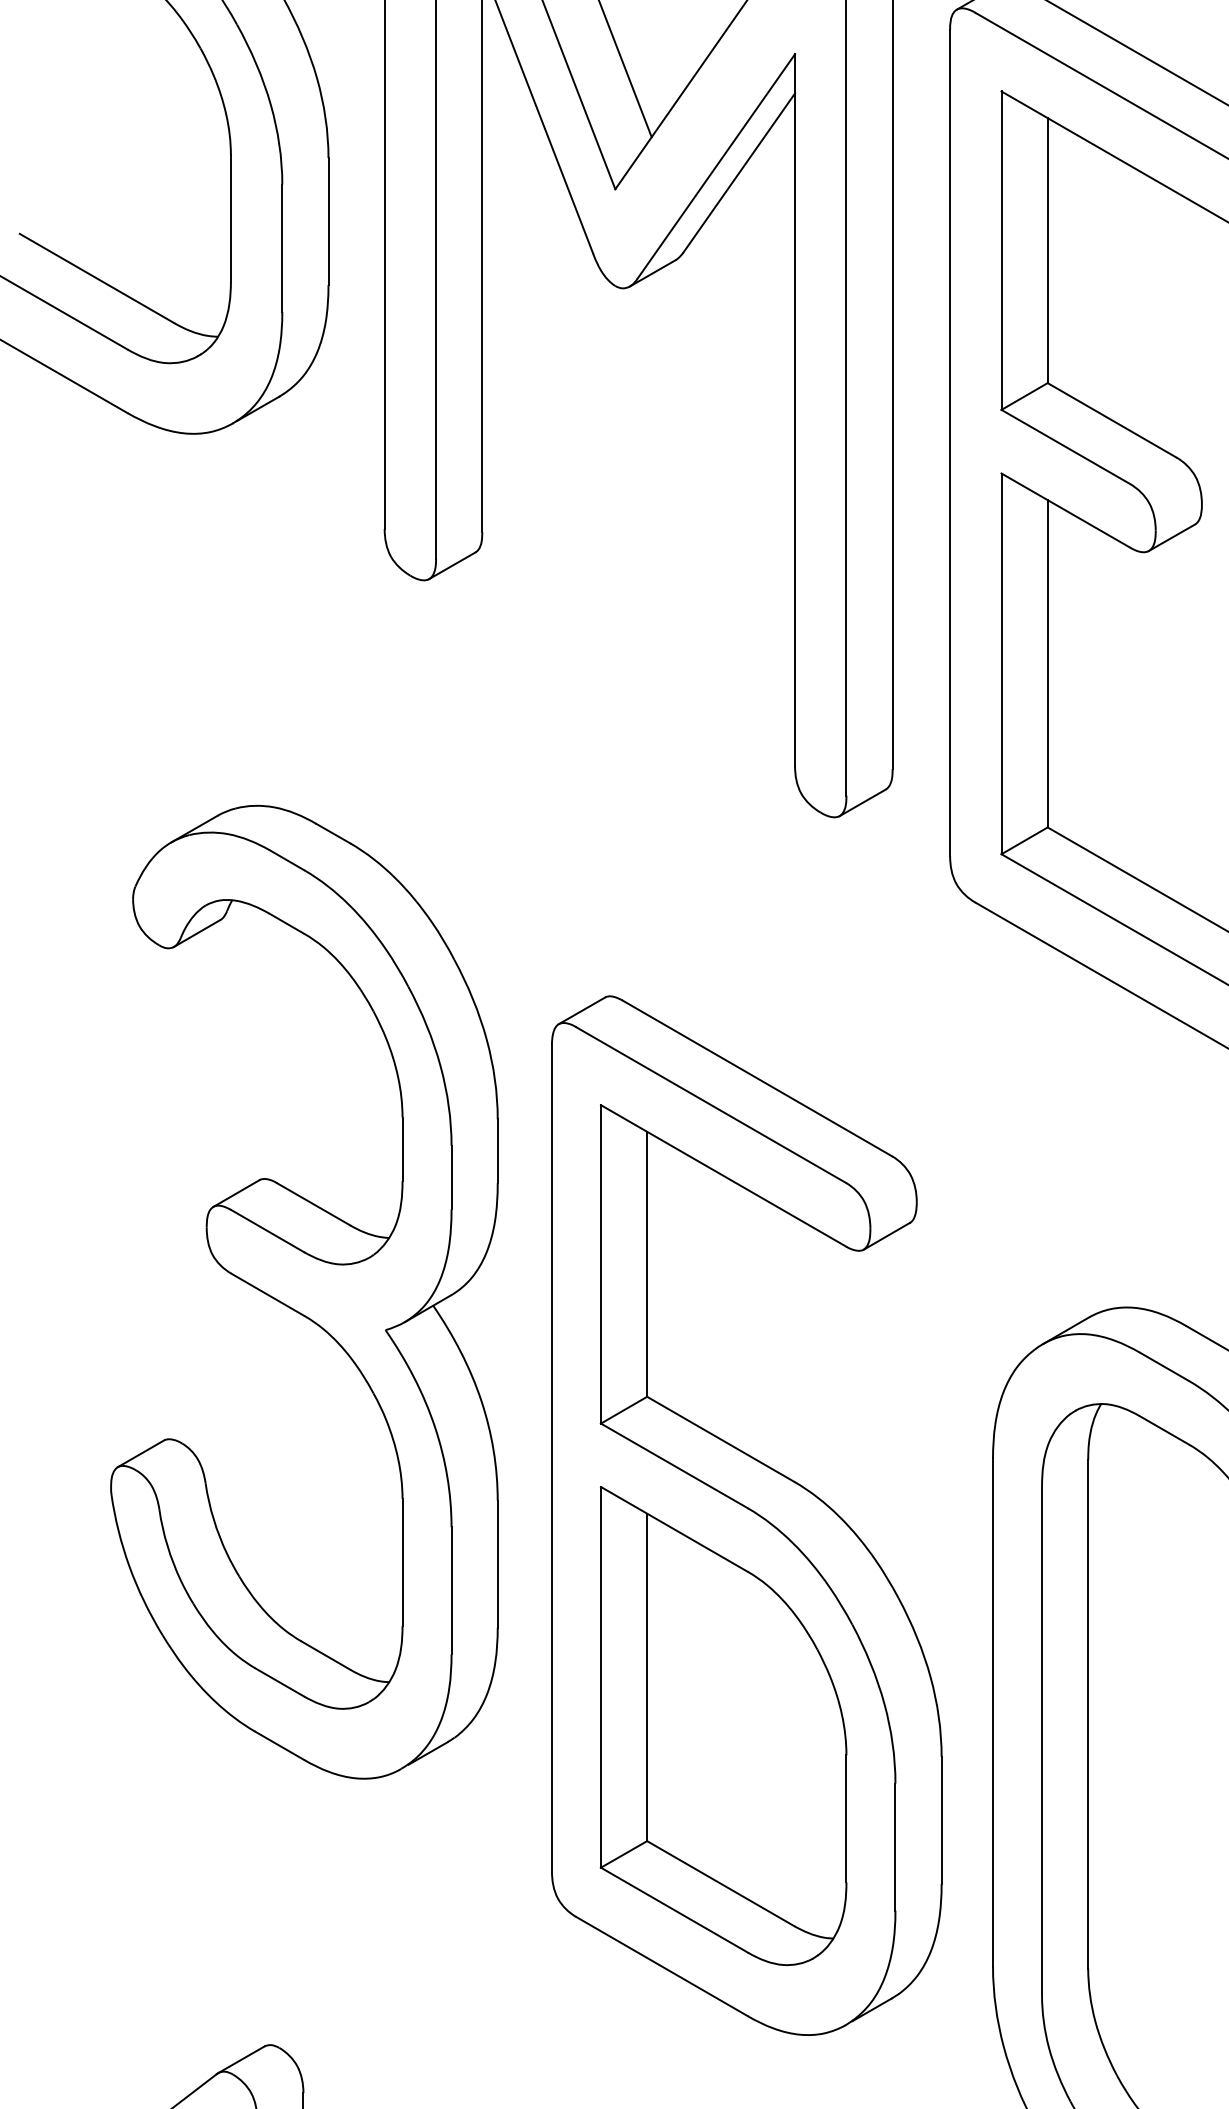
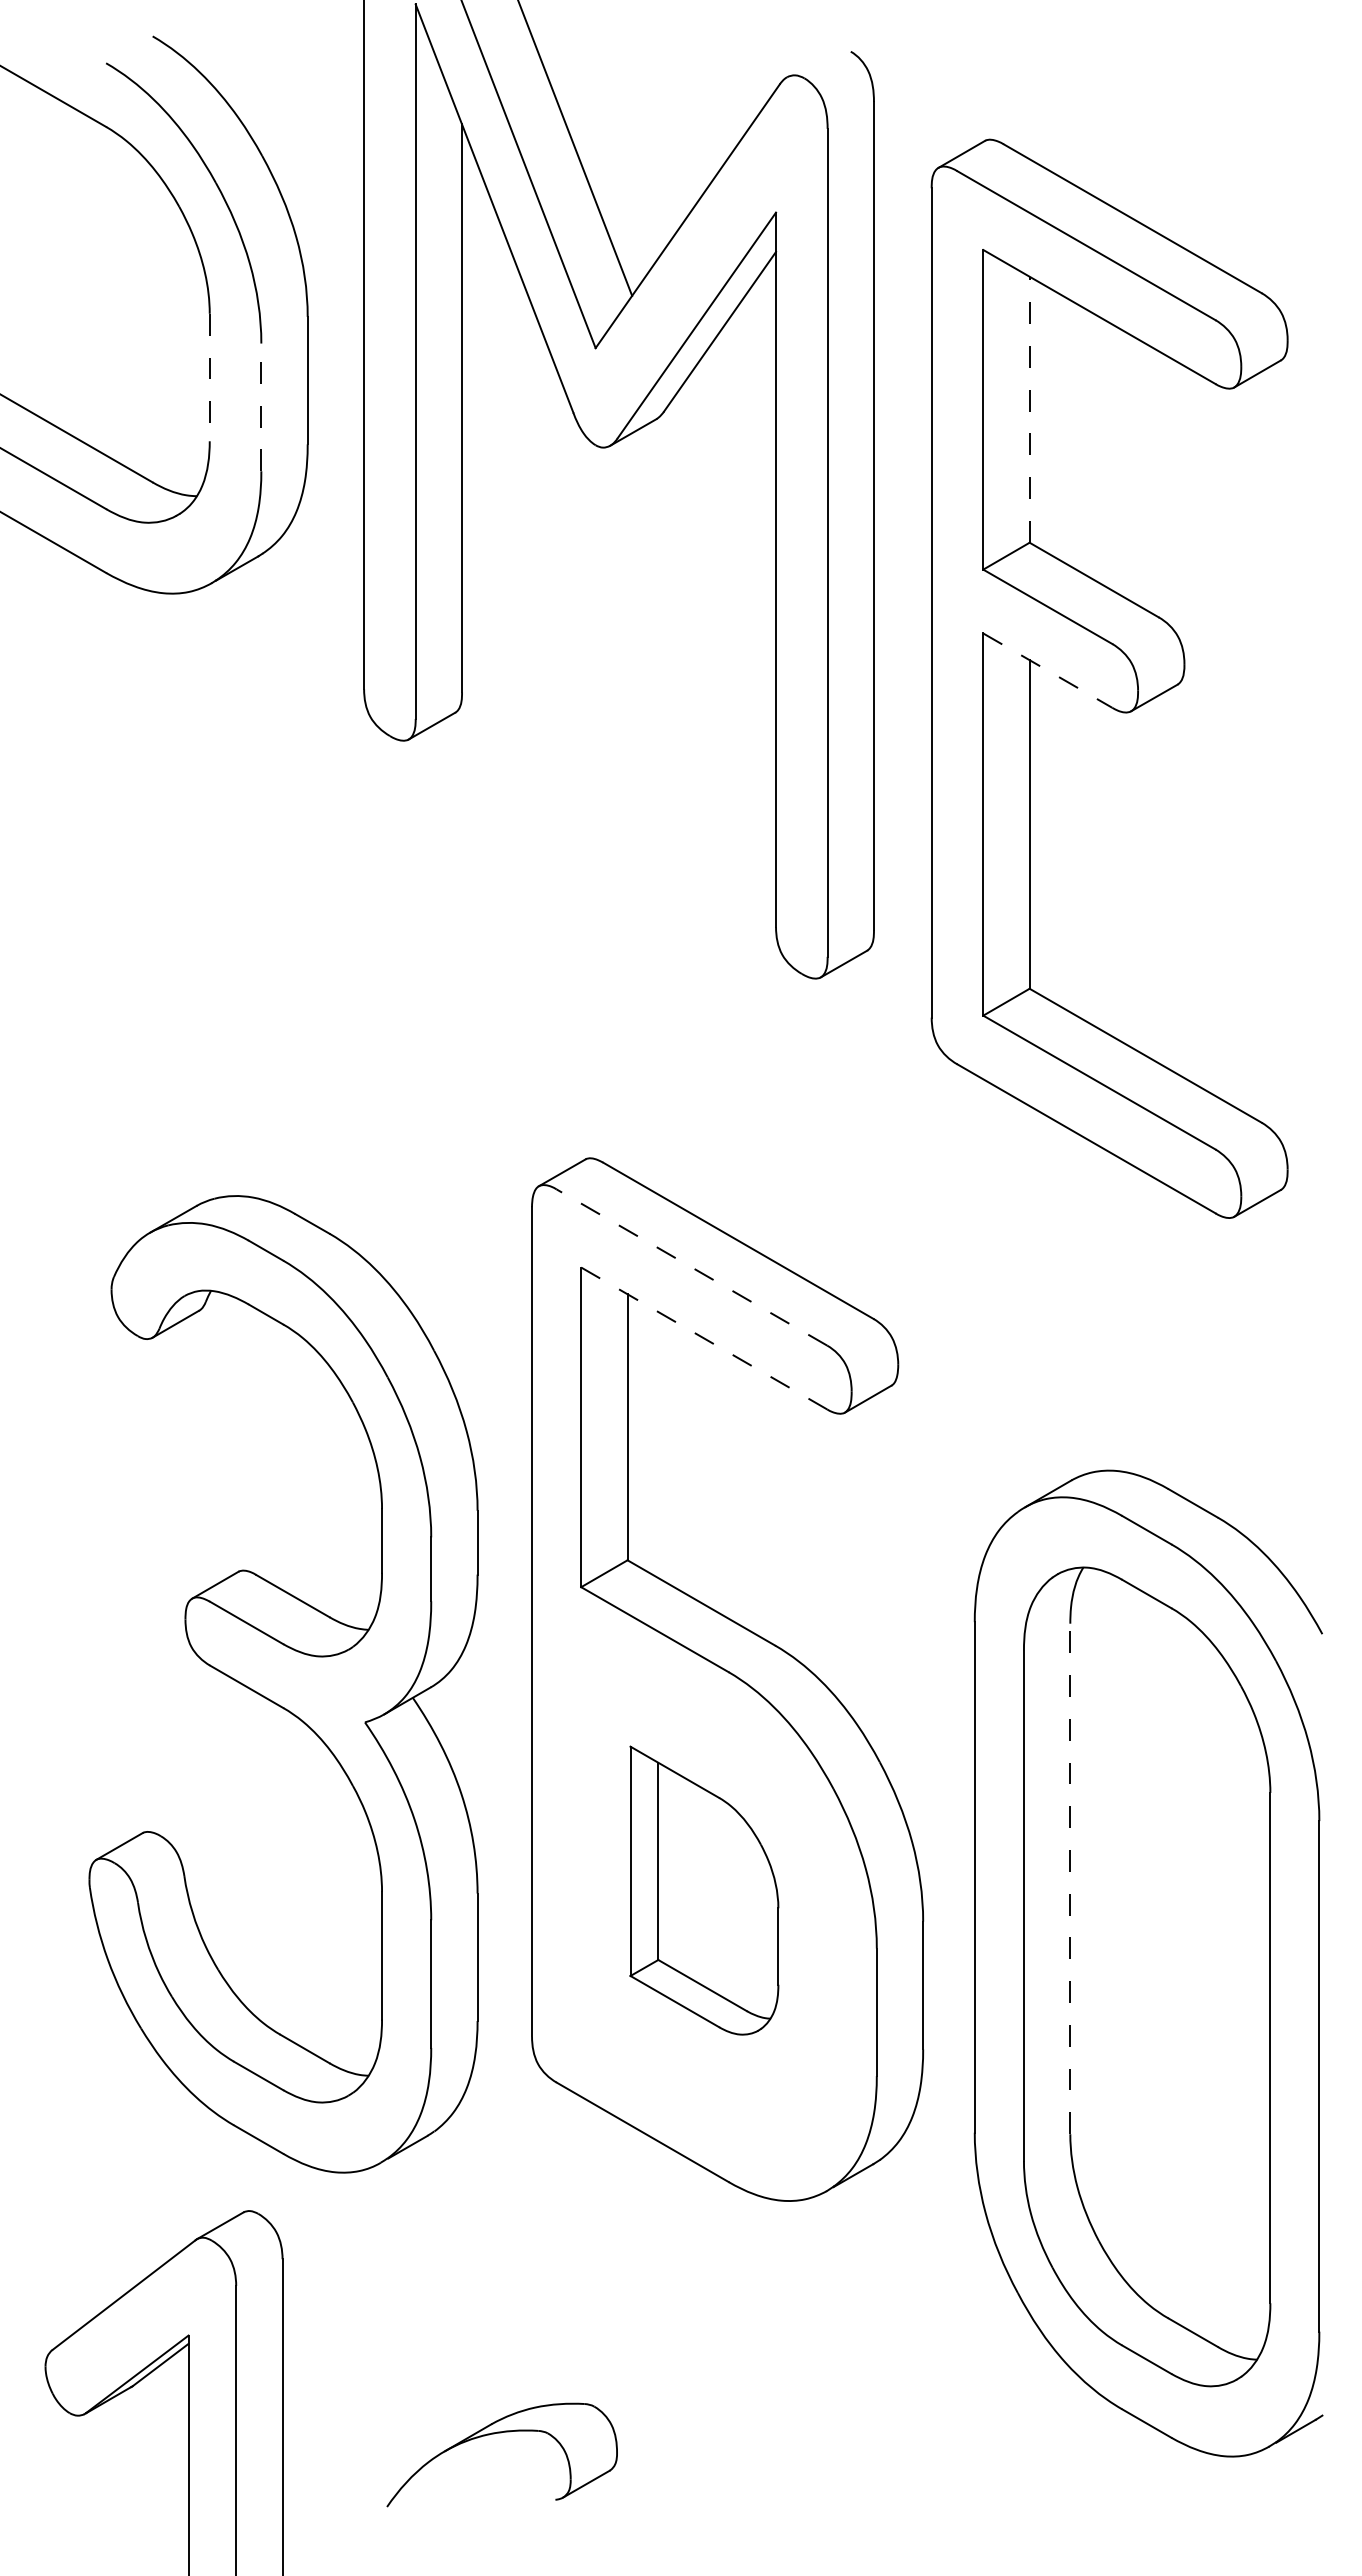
line: (230, 218) -> (209, 377), solid -> dashed
line: (282, 248) -> (261, 407), solid -> dashed
line: (1047, 250) -> (1029, 409), solid -> dashed
line: (1066, 510) -> (1048, 670), solid -> dashed
line: (710, 1105) -> (691, 1267), solid -> dashed
line: (723, 1175) -> (704, 1338), solid -> dashed
part: (304, 1292) -> (283, 1684), moved
line: (1088, 1713) -> (1070, 1878), solid -> dashed
part: (723, 1725) -> (704, 1890), size x0.6

